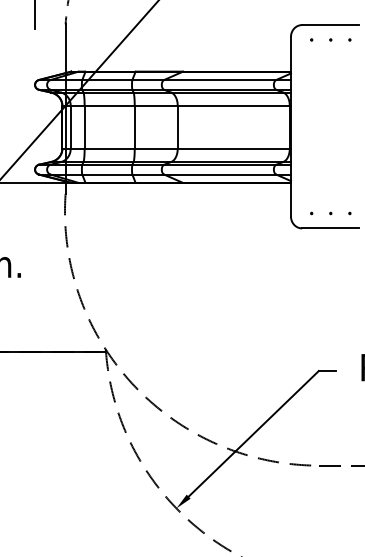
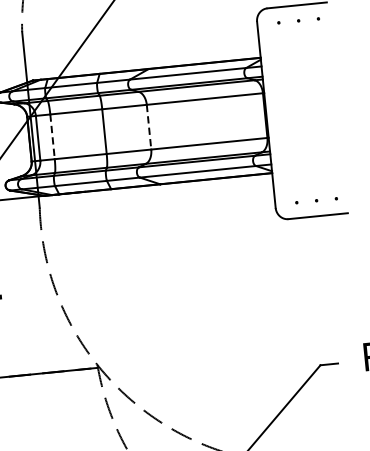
line: (84, 127) -> (52, 137), solid -> dashed
line: (177, 127) -> (148, 127), solid -> dashed

